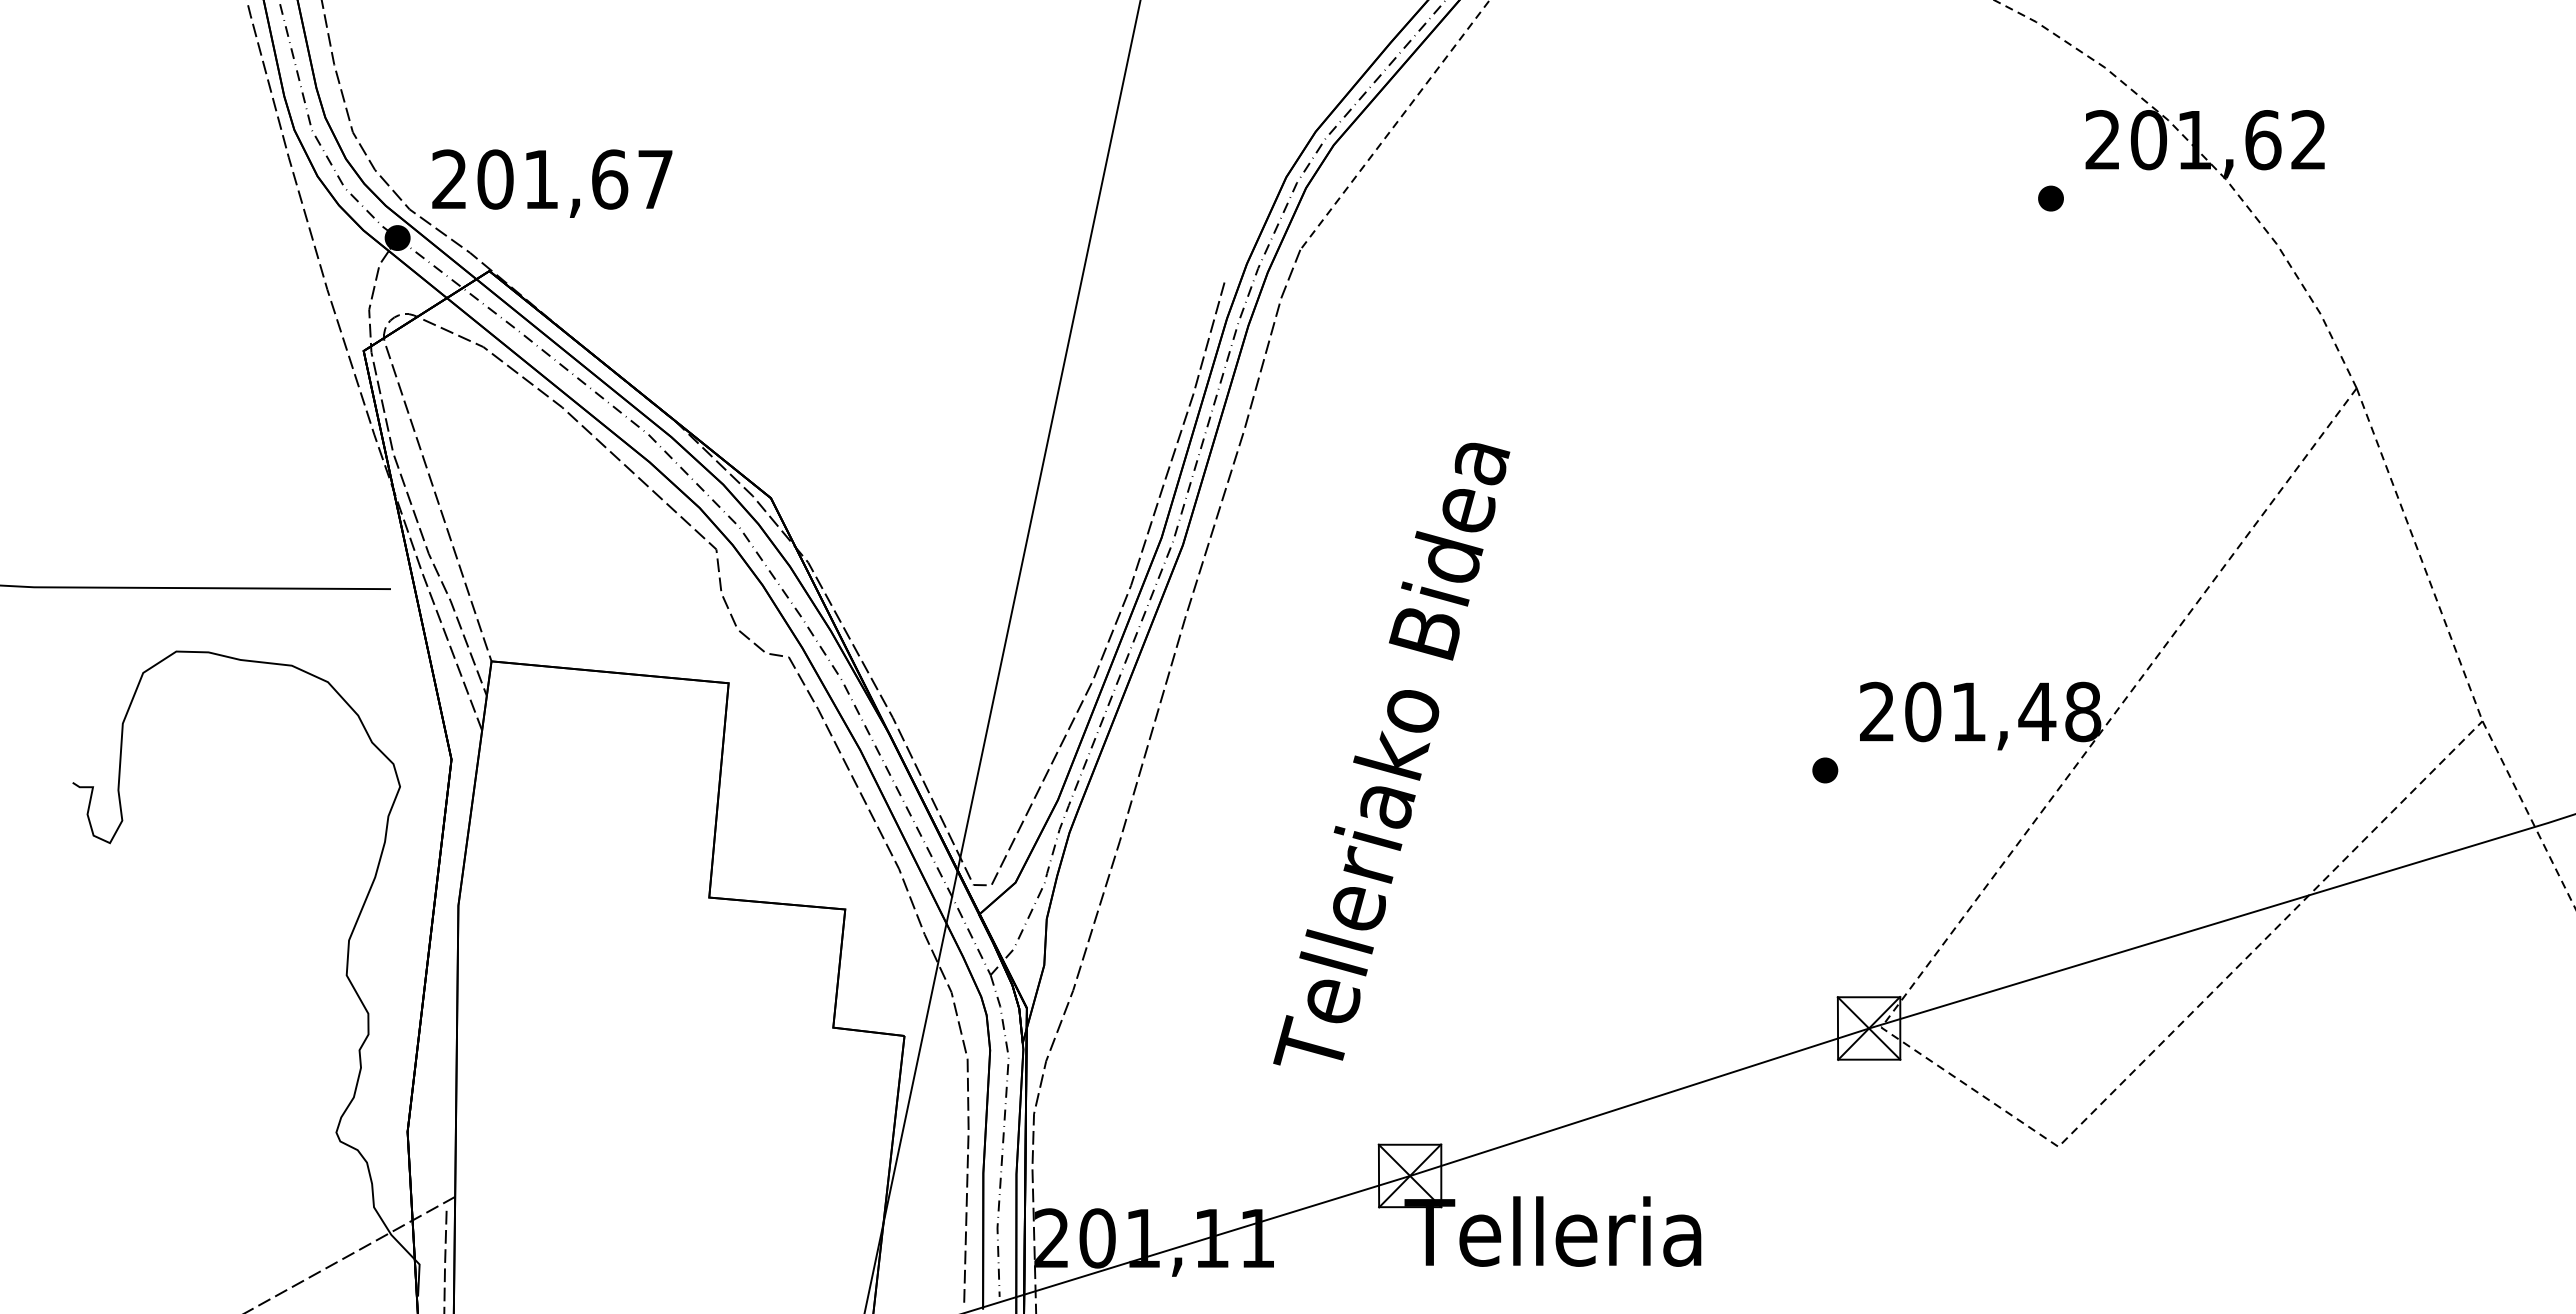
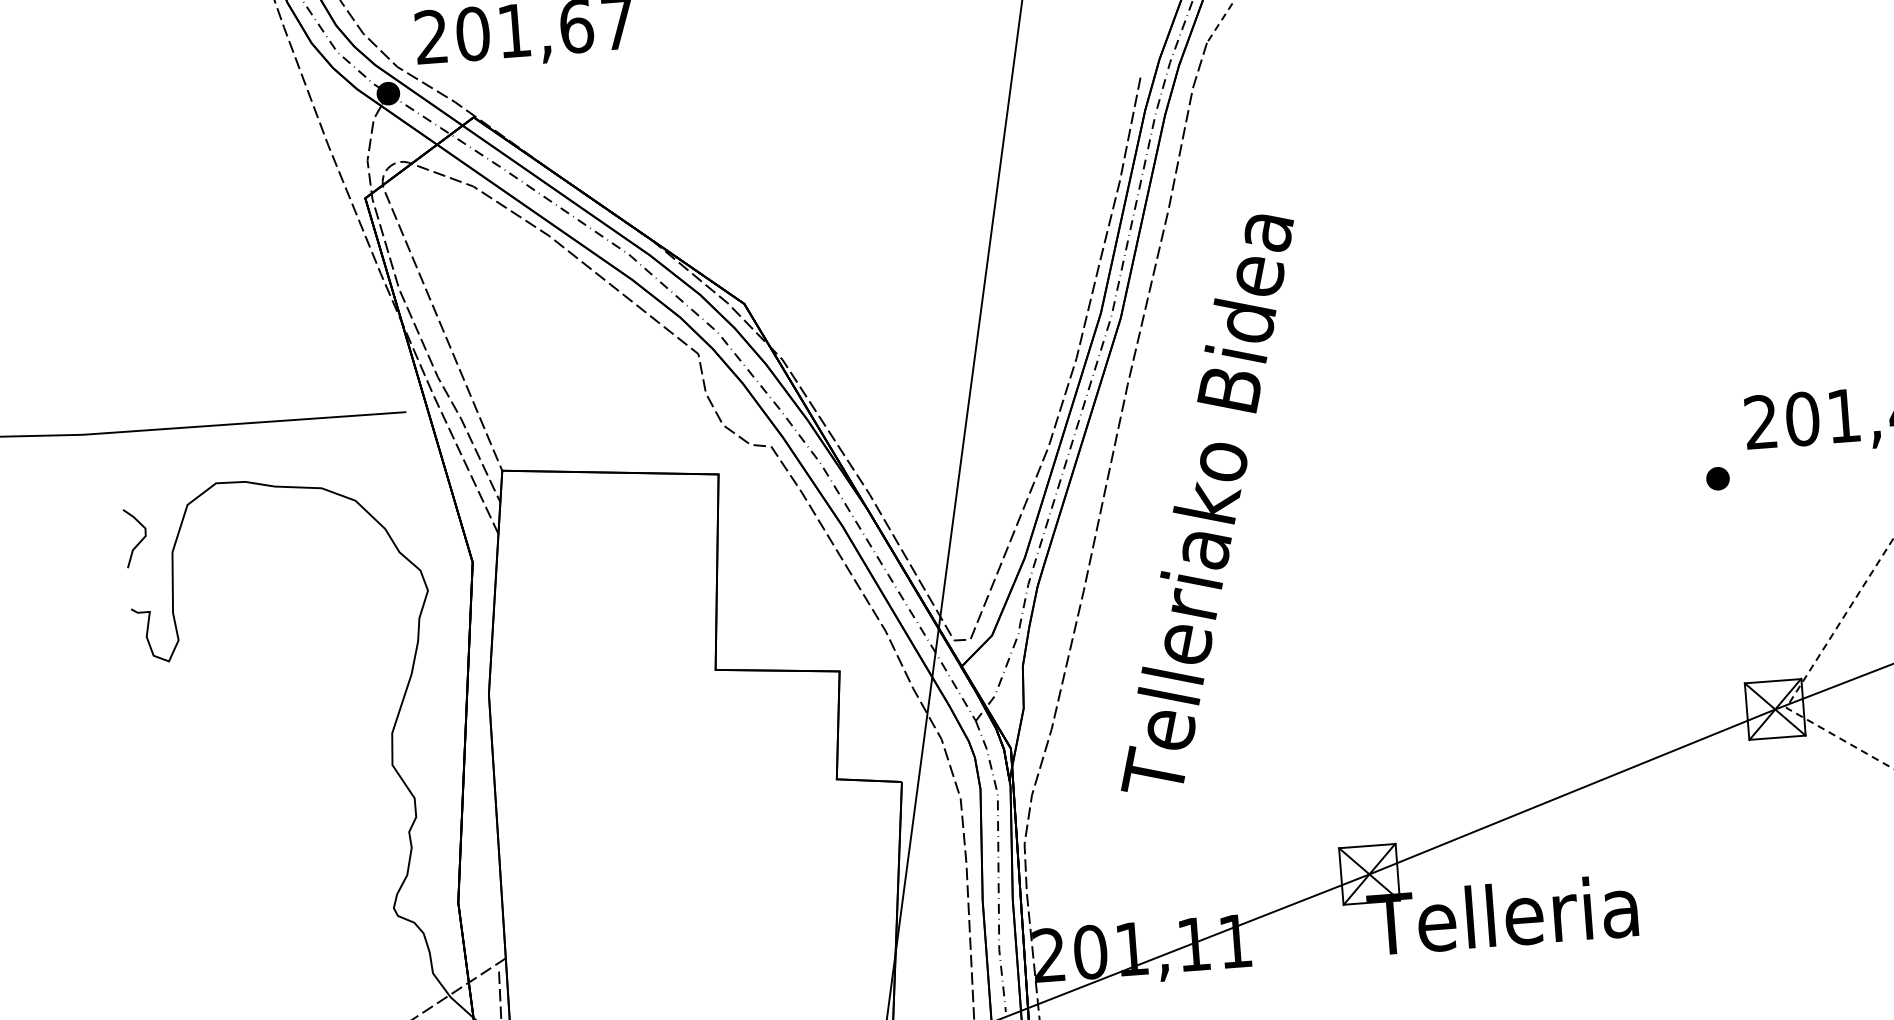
curve: (88, 708) -> (140, 540), added
text: (1391, 754) -> (1207, 502), moved

